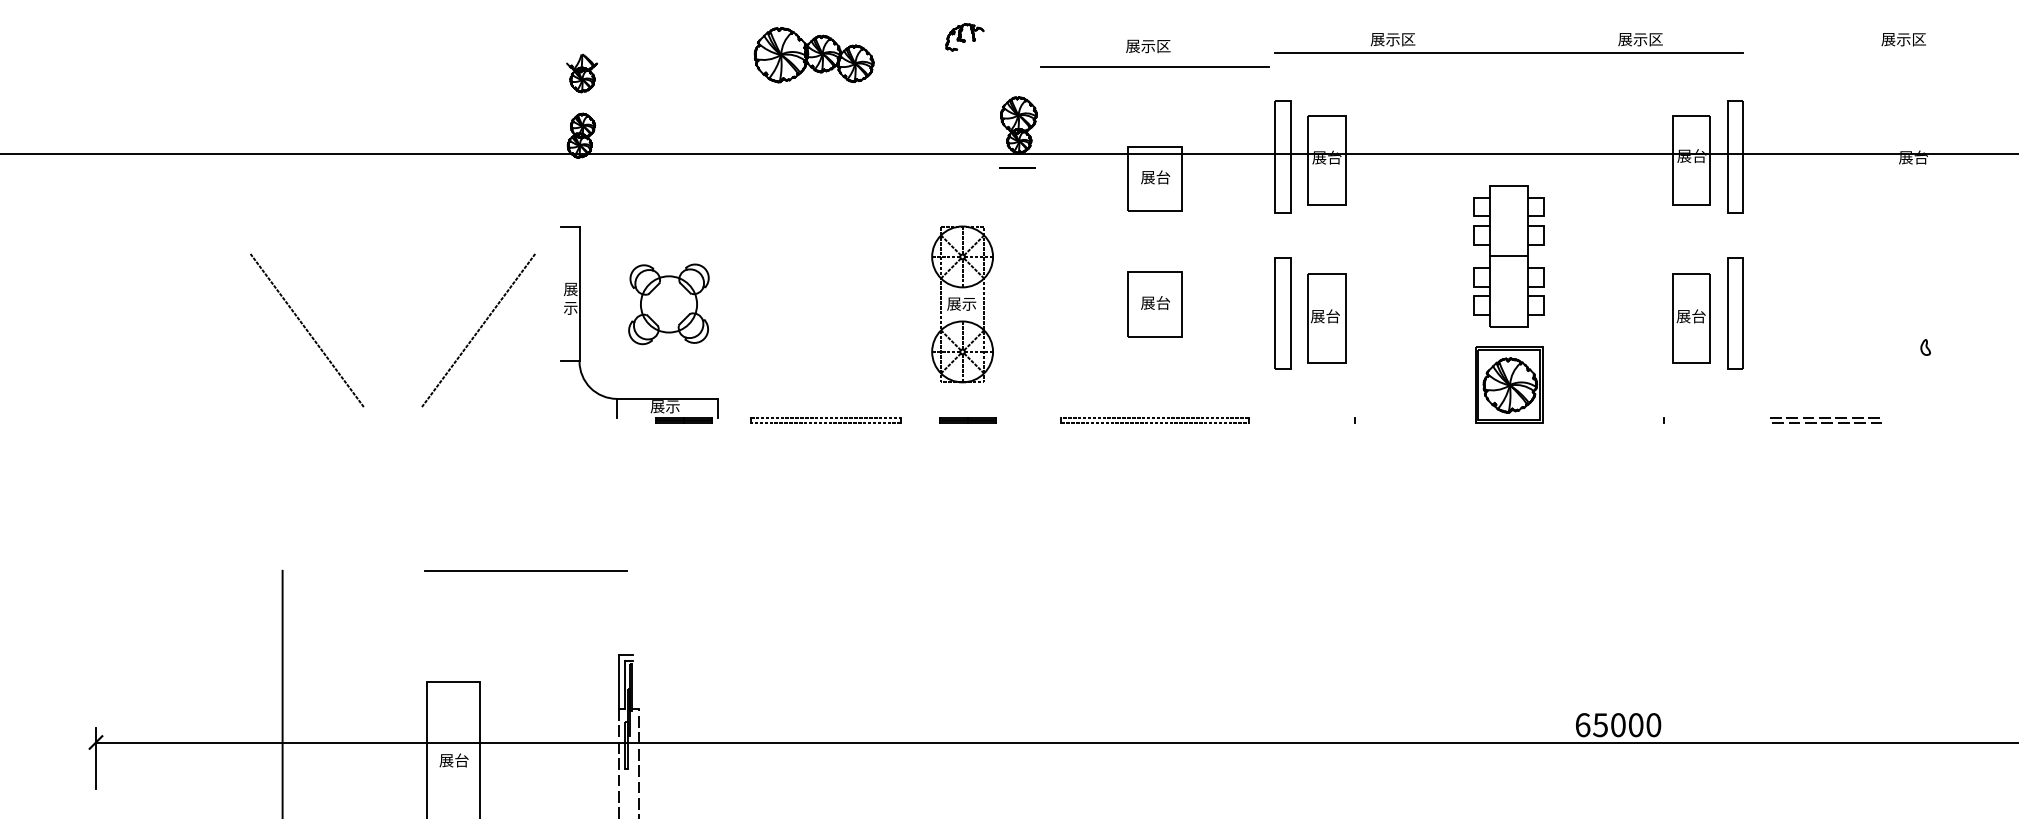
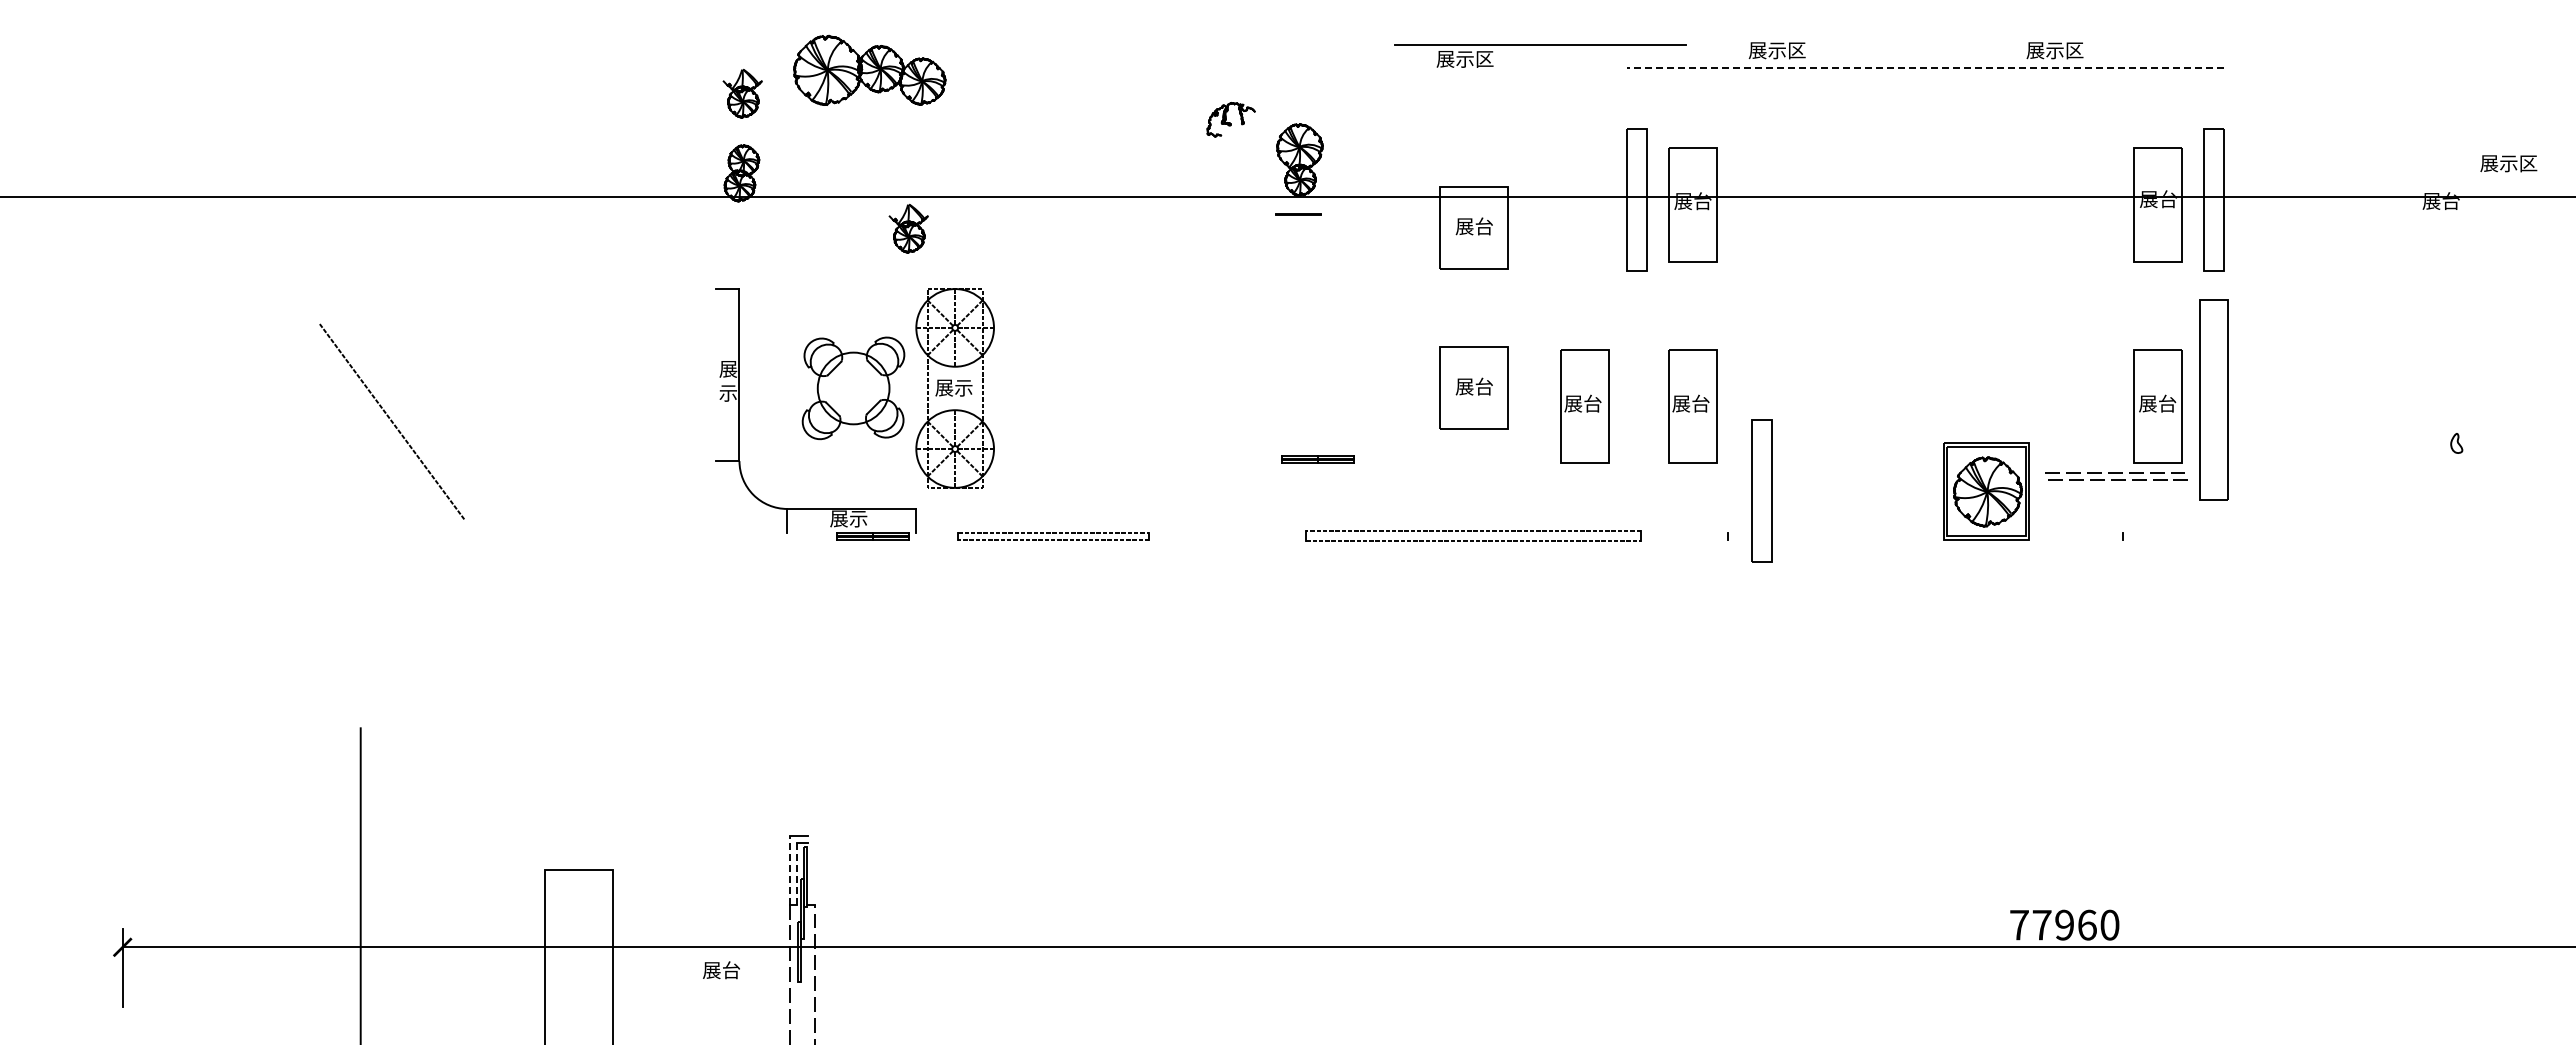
part: (964, 37) -> (1230, 119), moved
text: (1640, 39) -> (2054, 50), moved
text: (1903, 39) -> (2508, 163), moved
line: (1509, 52) -> (1925, 67), solid -> dashed
part: (813, 54) -> (869, 69), moved
line: (1154, 66) -> (1540, 44), moved
part: (712, 179) -> (908, 228), added
part: (1509, 255) -> (1925, 326), removed
part: (962, 304) -> (954, 388), moved
part: (1282, 313) -> (1761, 490), moved
part: (1734, 313) -> (2213, 399), size x1.4
part: (1241, 318) -> (1584, 406), added
line: (479, 329) -> (611, 420), removed
part: (1509, 385) -> (1986, 491), moved
part: (967, 420) -> (1317, 459), moved
part: (1154, 420) -> (1473, 536), size x1.4
part: (1825, 420) -> (2116, 476), moved
line: (526, 570) -> (671, 728), removed
line: (618, 681) -> (789, 869), solid -> dashed
line: (624, 684) -> (796, 873), solid -> dashed
text: (1609, 724) -> (2053, 924), 65000 -> 77960
text: (454, 760) -> (721, 970), moved

